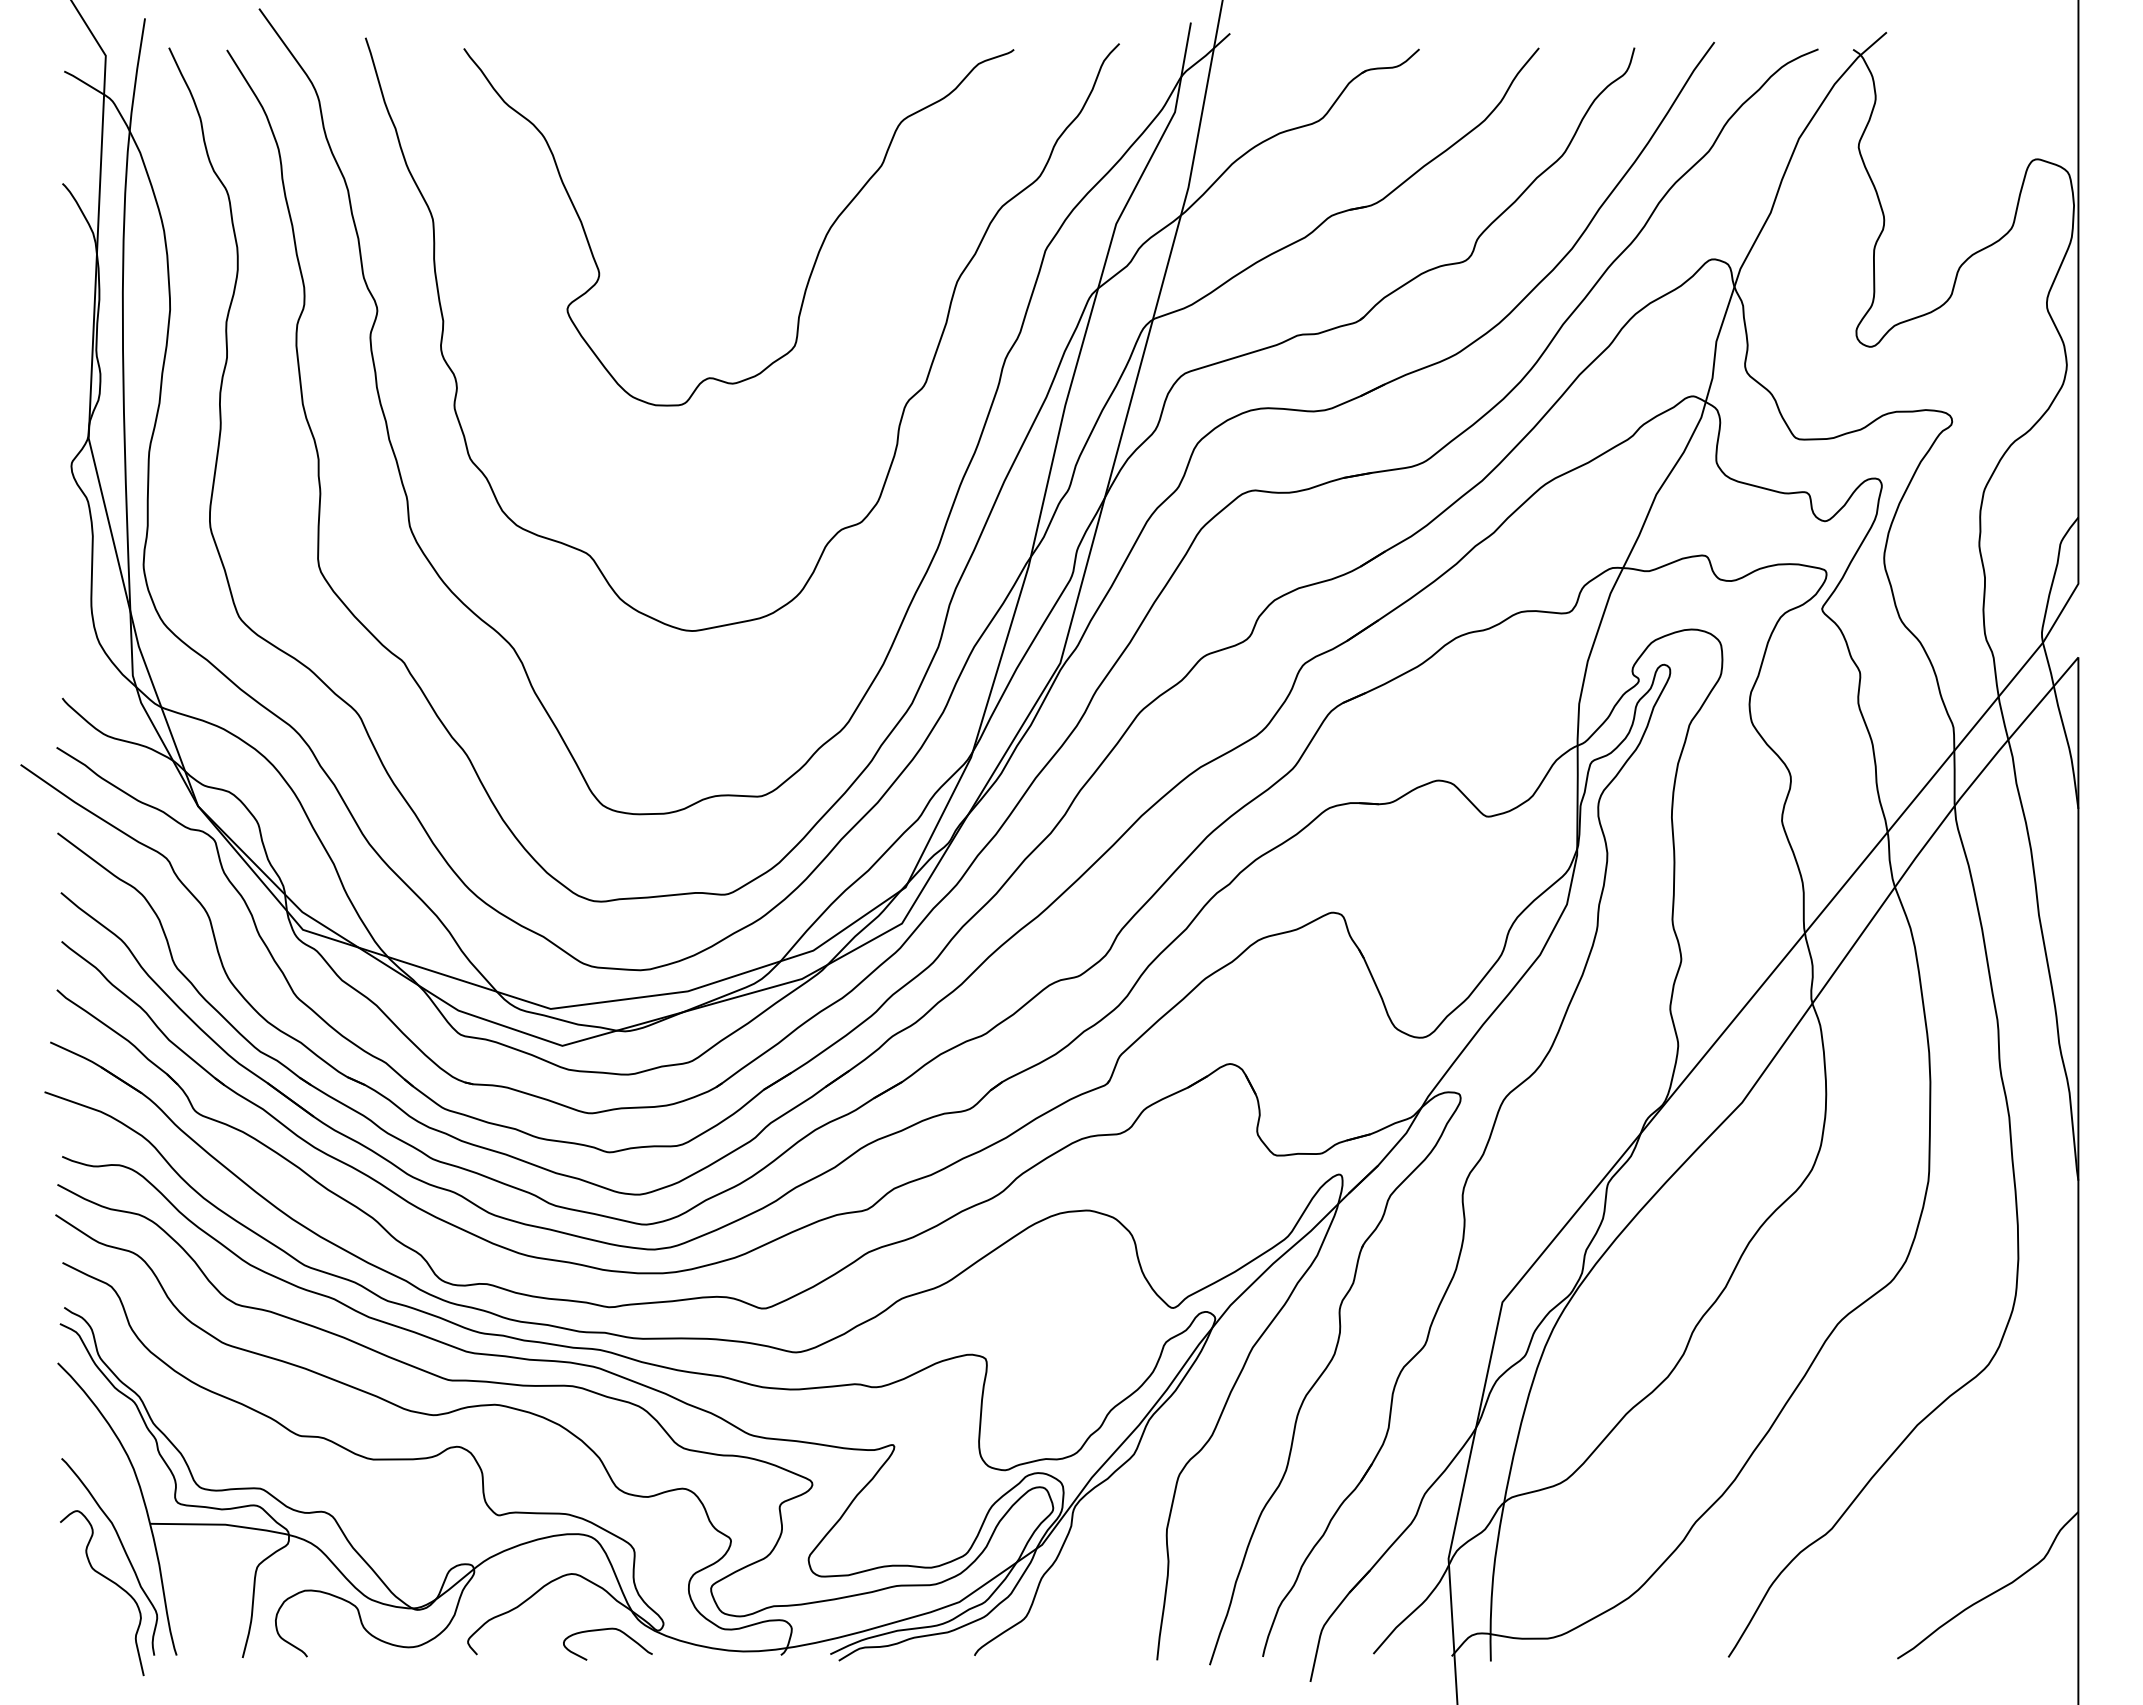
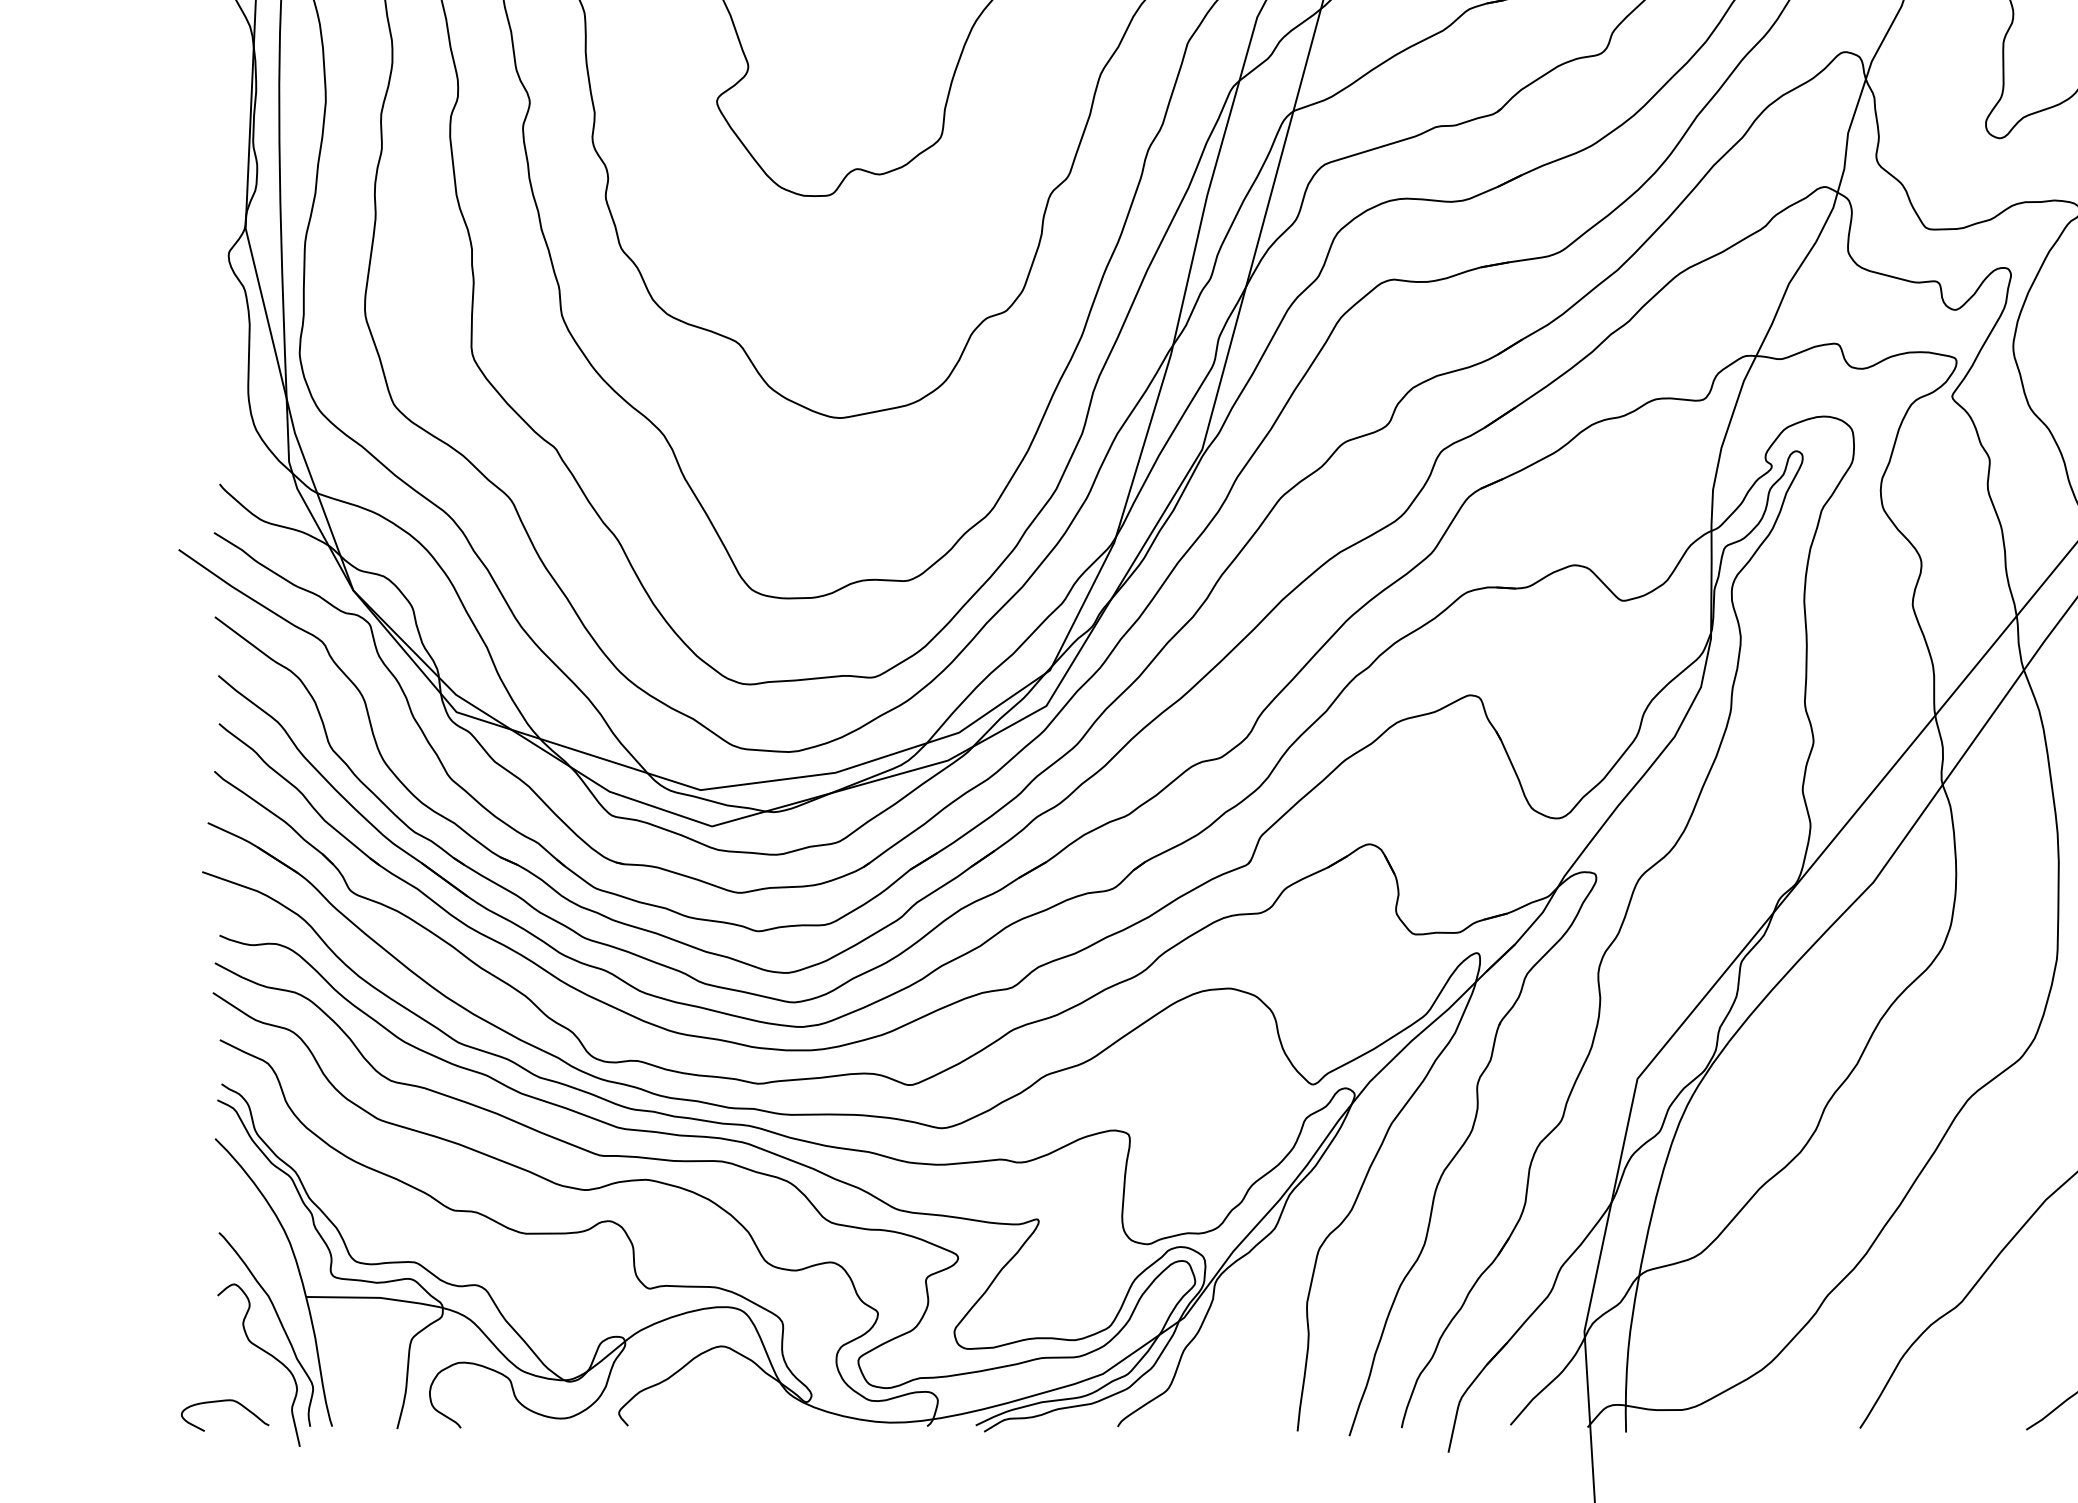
curve: (605, 1630) -> (222, 1402), moved

